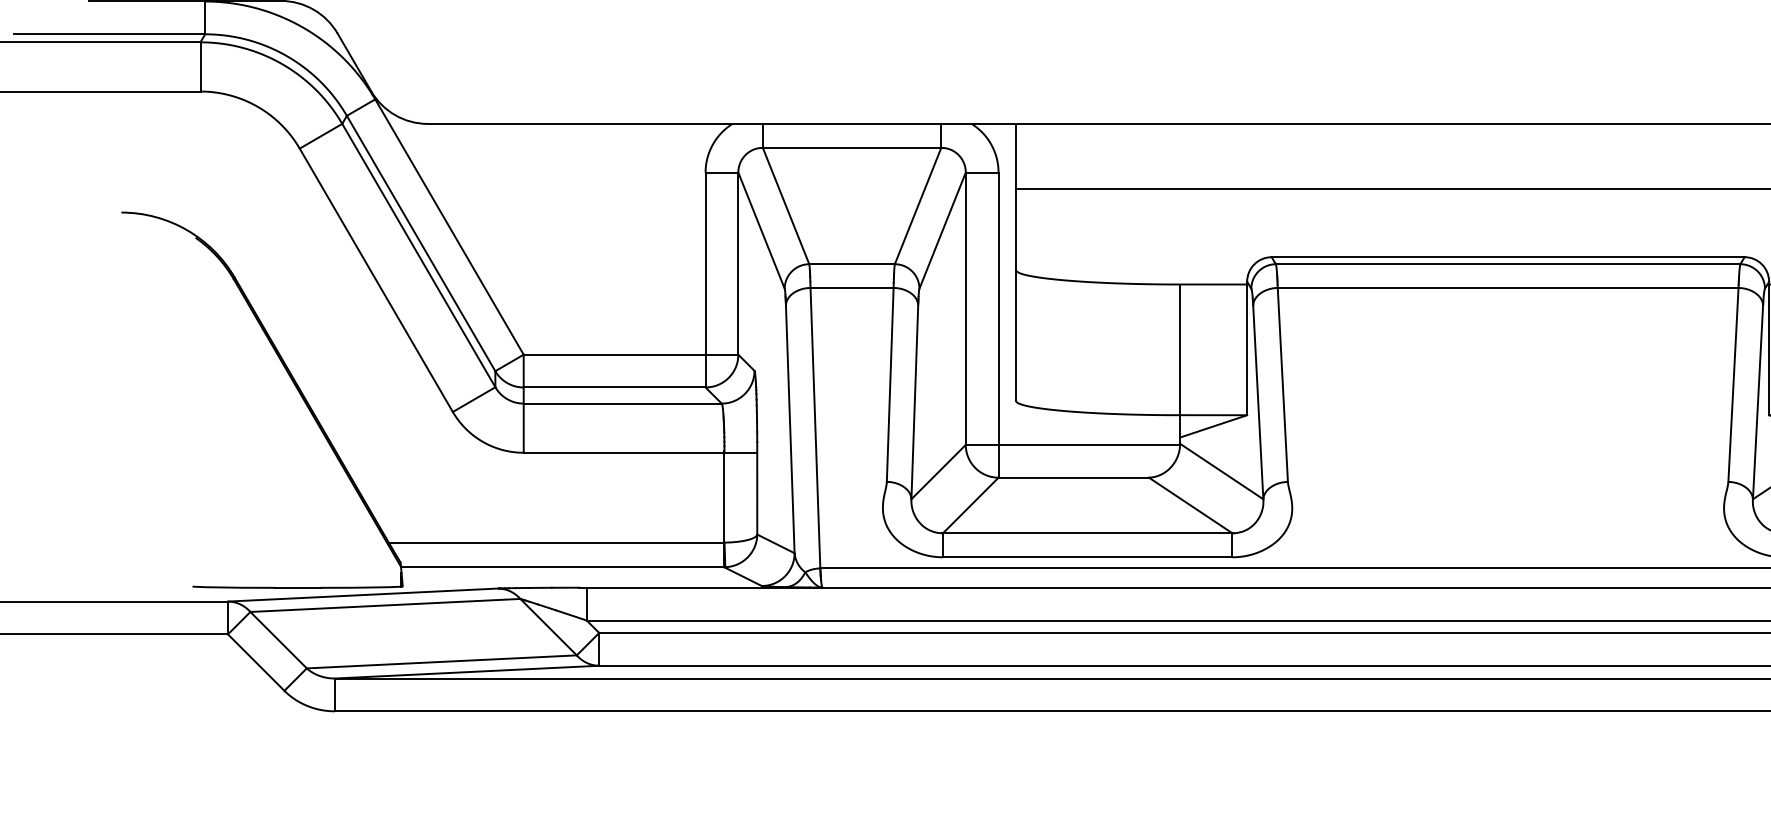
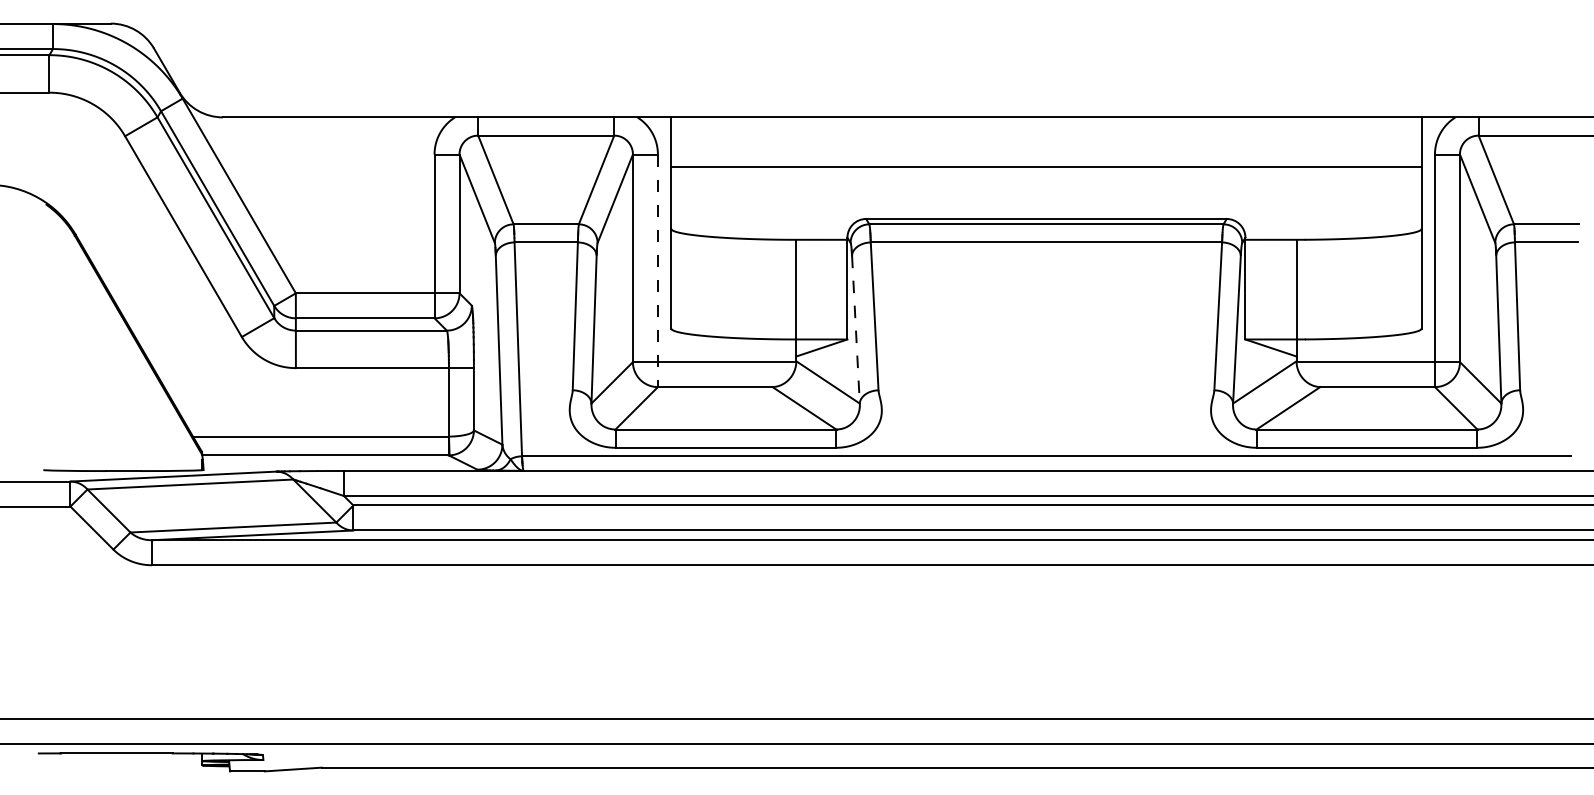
line: (998, 326) -> (657, 271), solid -> dashed
line: (1257, 403) -> (855, 330), solid -> dashed

